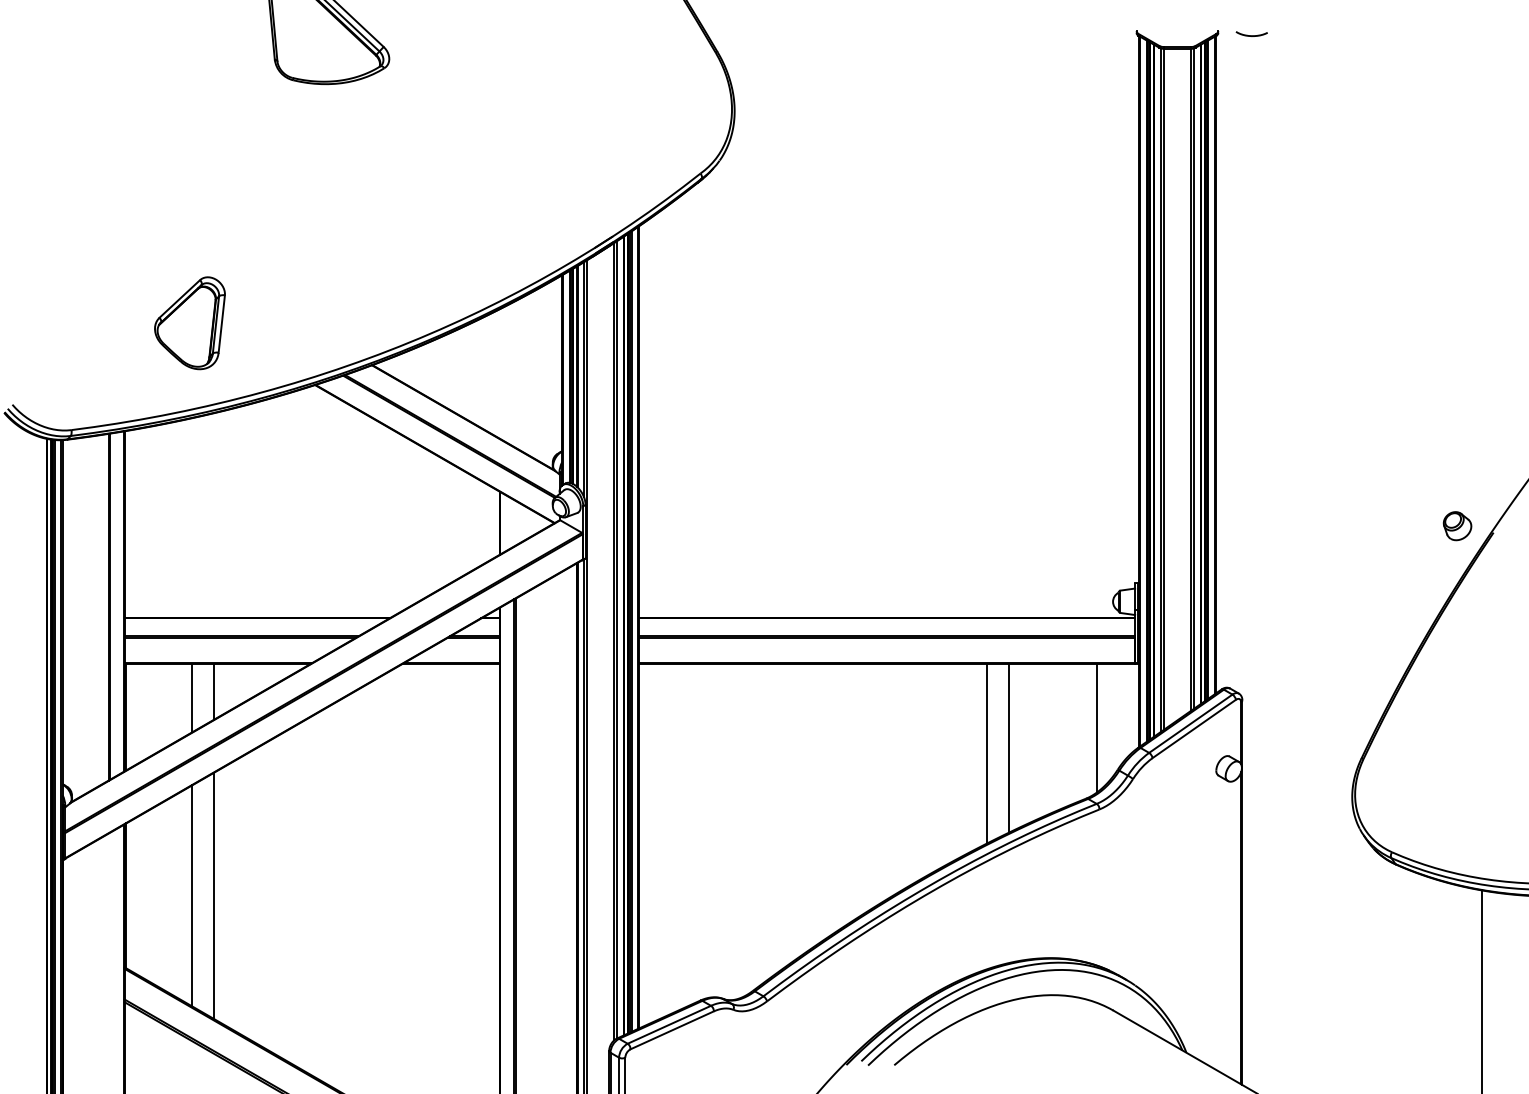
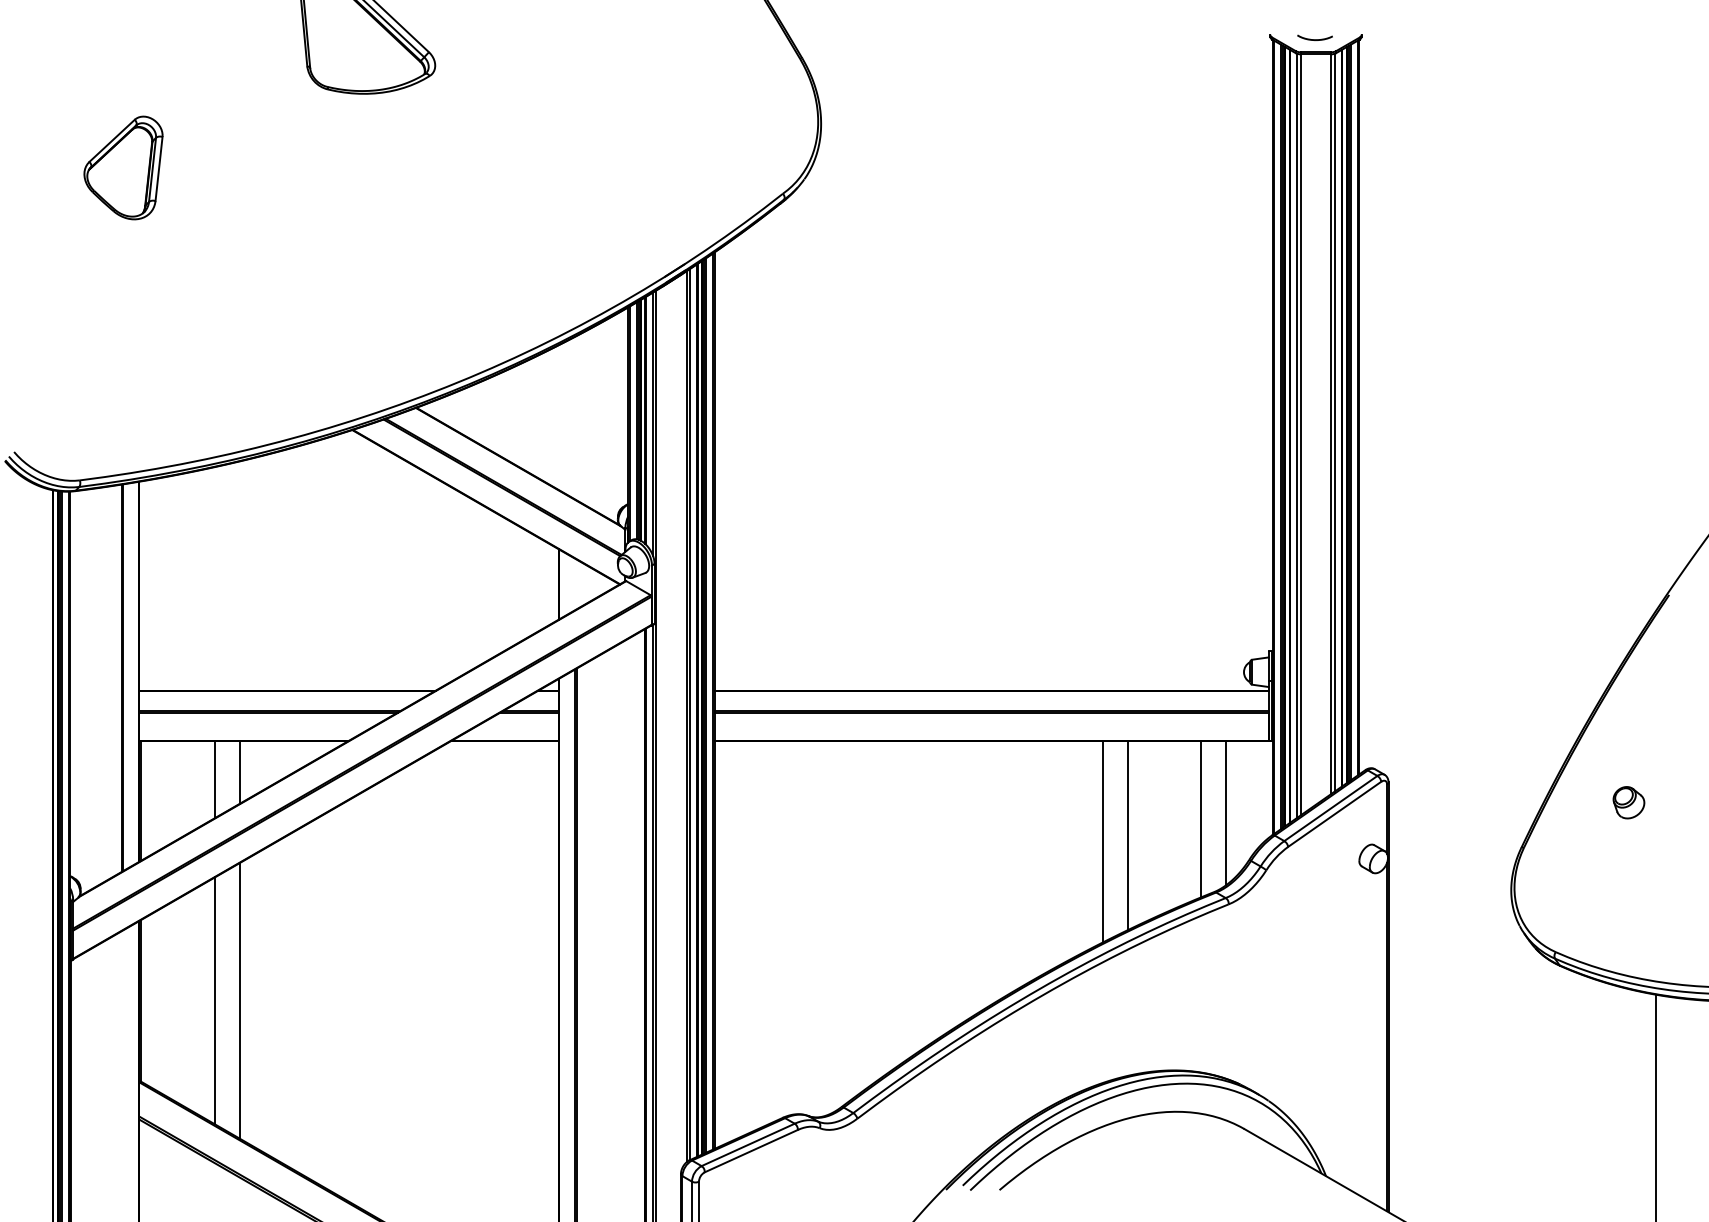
curve: (1251, 35) -> (1314, 39), moved
part: (189, 322) -> (123, 167), moved
part: (1457, 525) -> (1628, 802), moved
line: (1075, 733) -> (1201, 819), added

